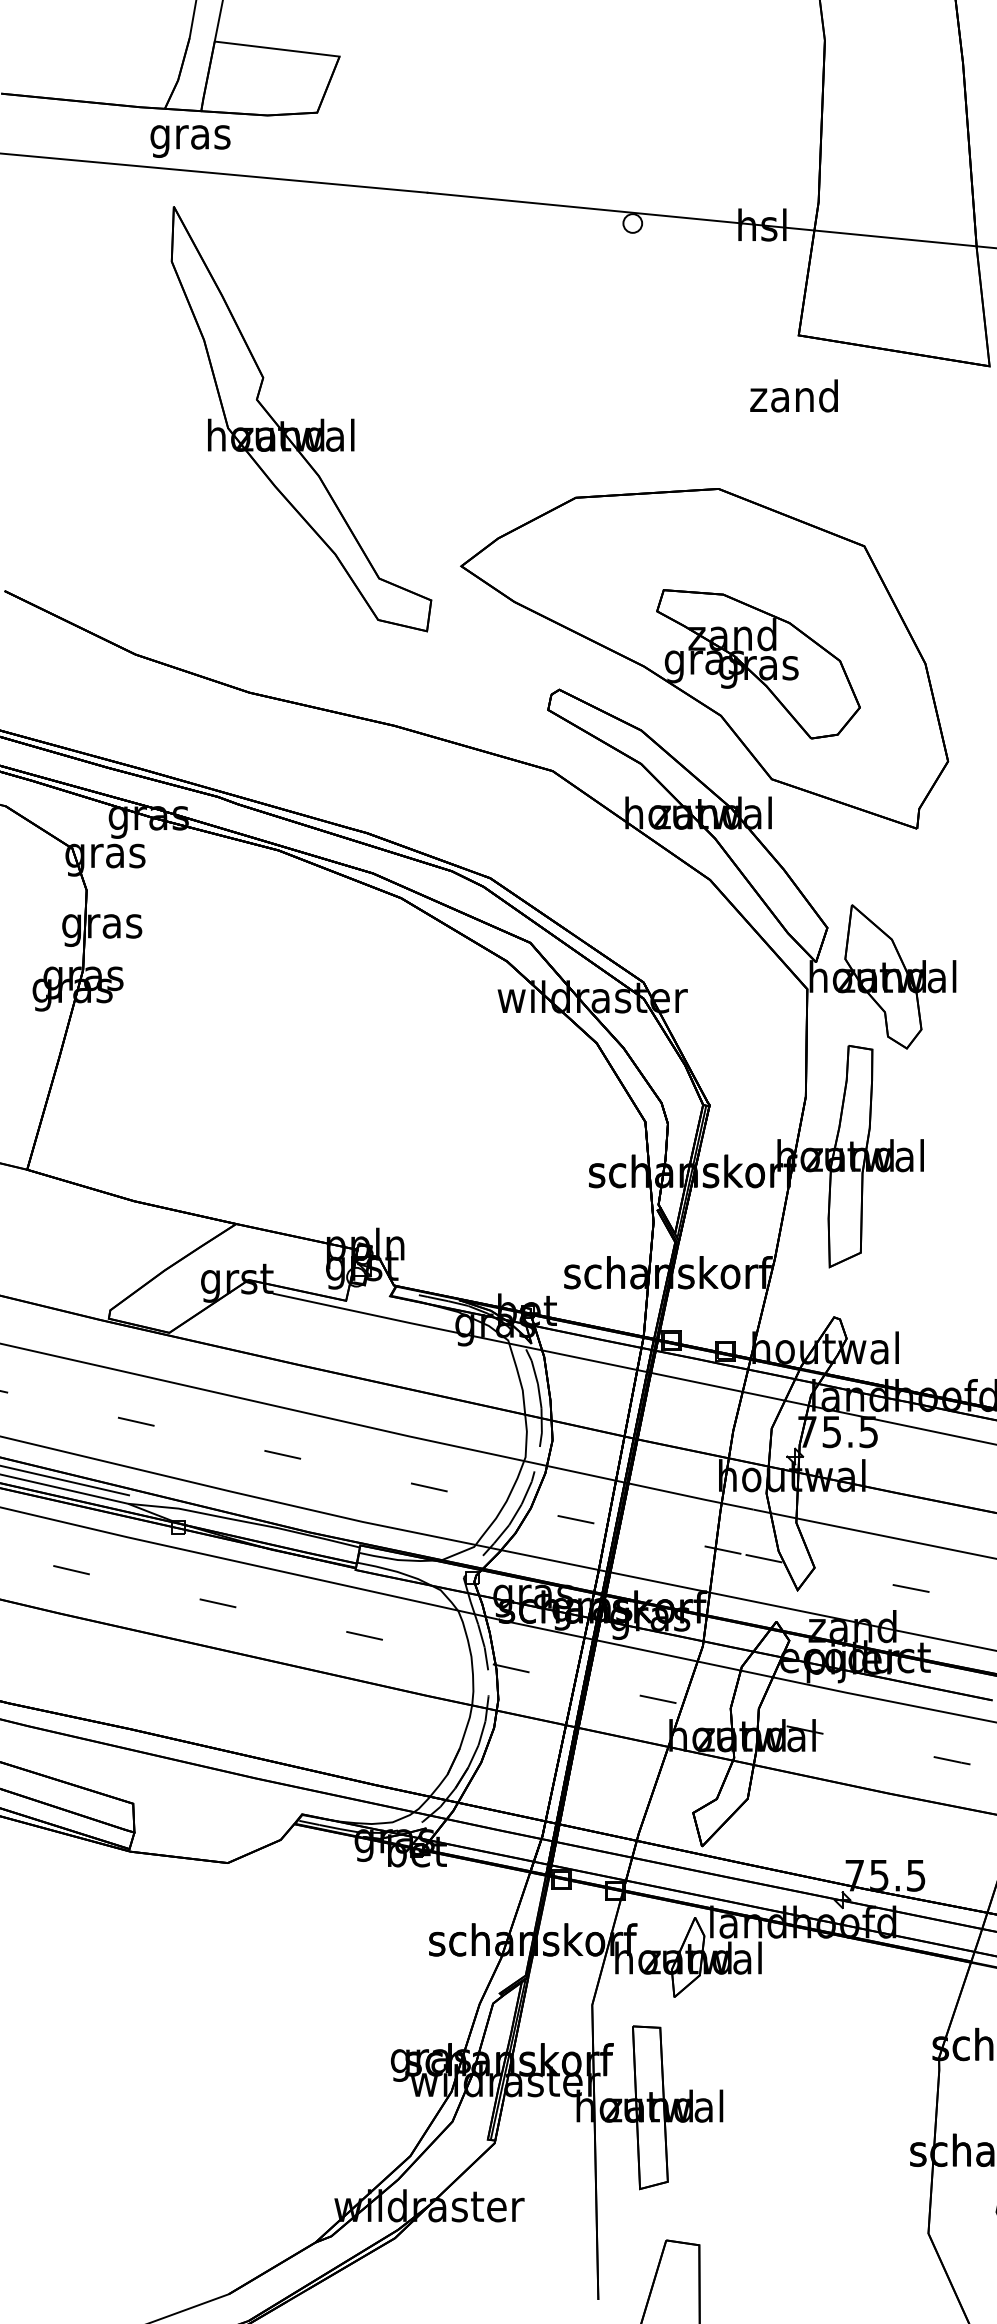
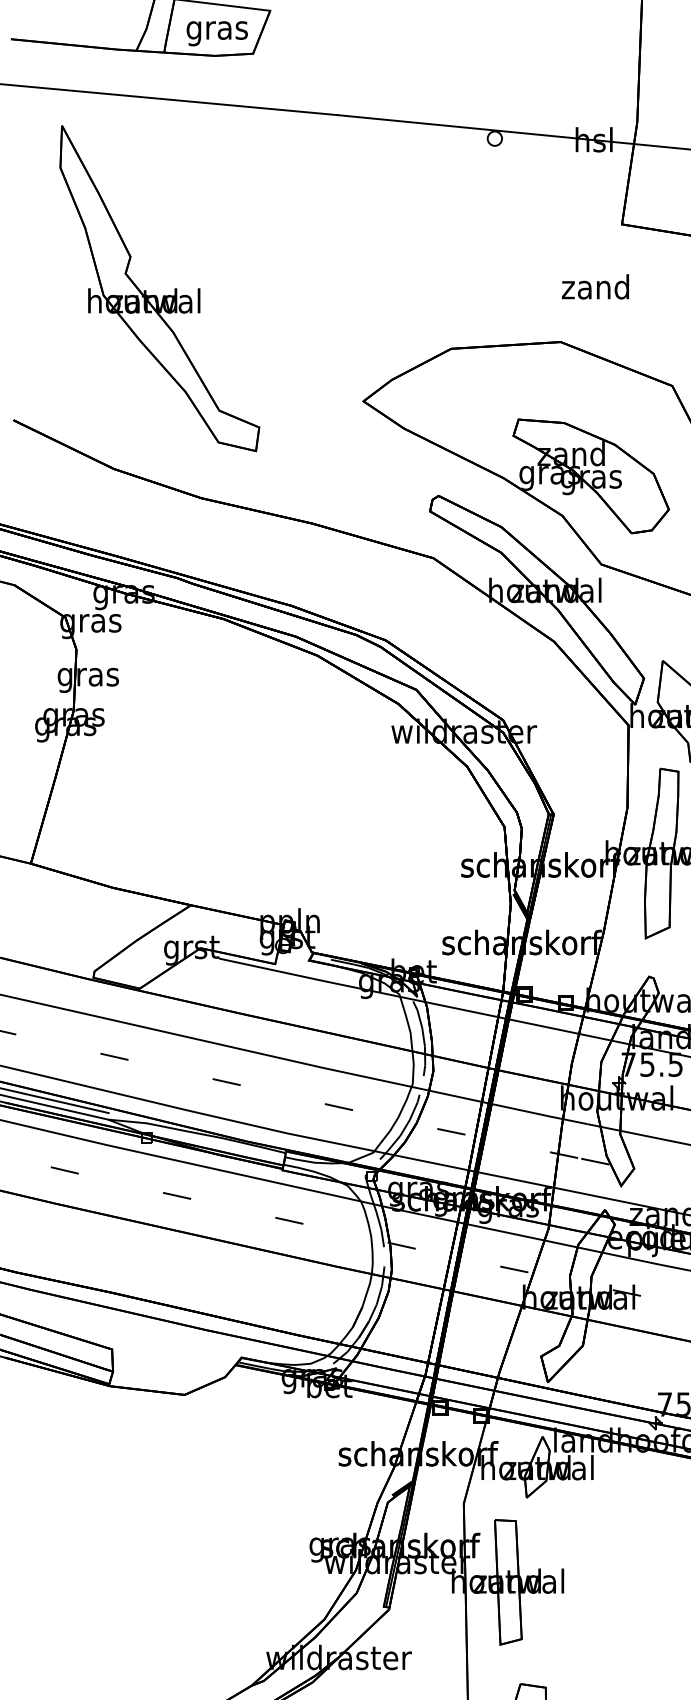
text: (190, 141) -> (217, 33), moved
text: (793, 395) -> (595, 286), moved
part: (297, 428) -> (156, 295), moved

